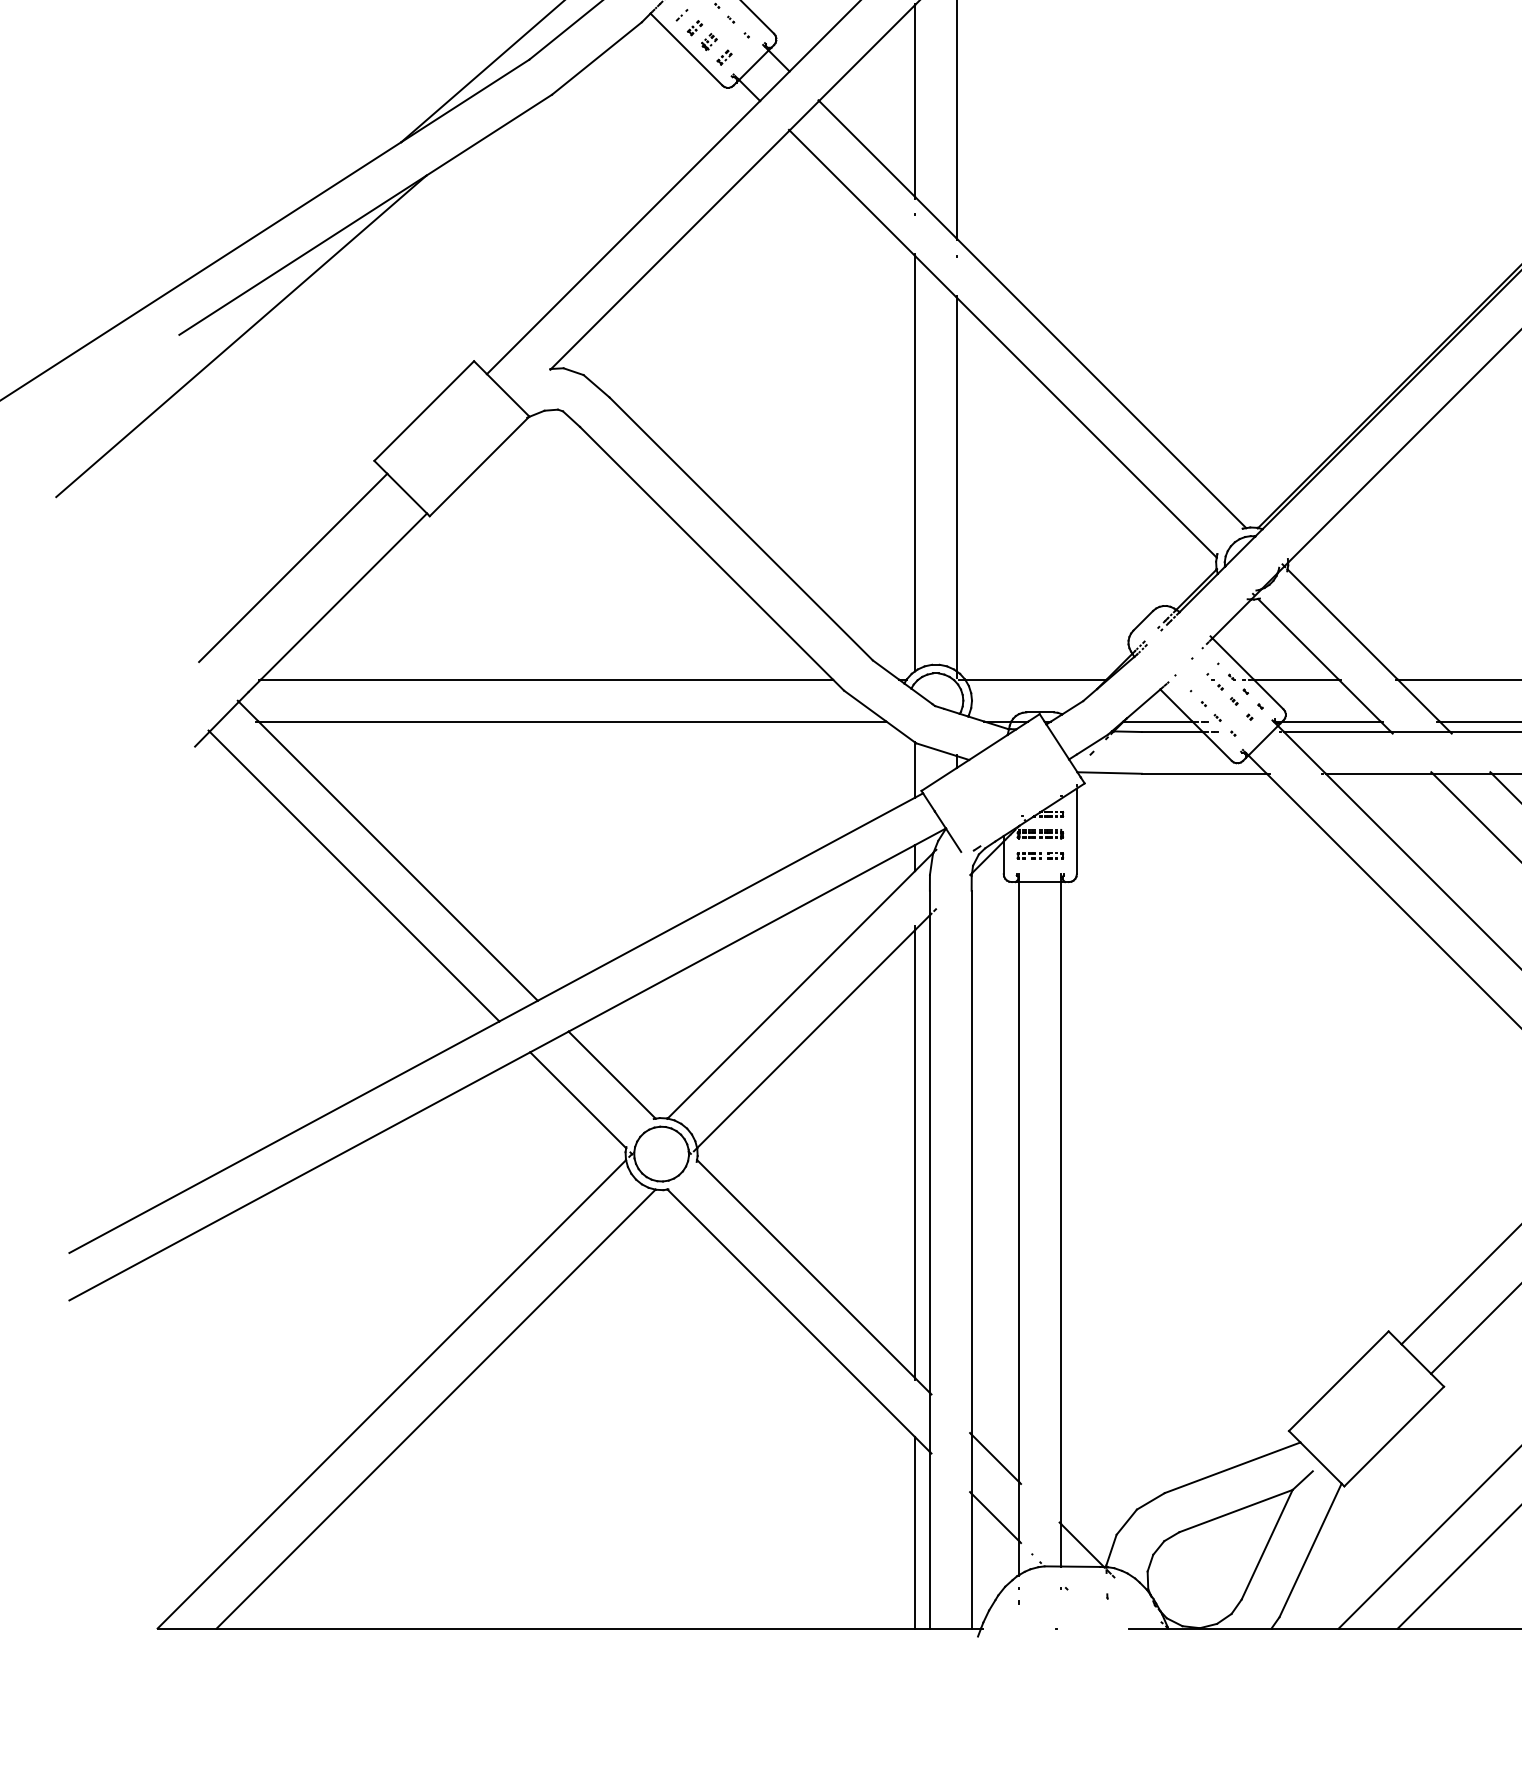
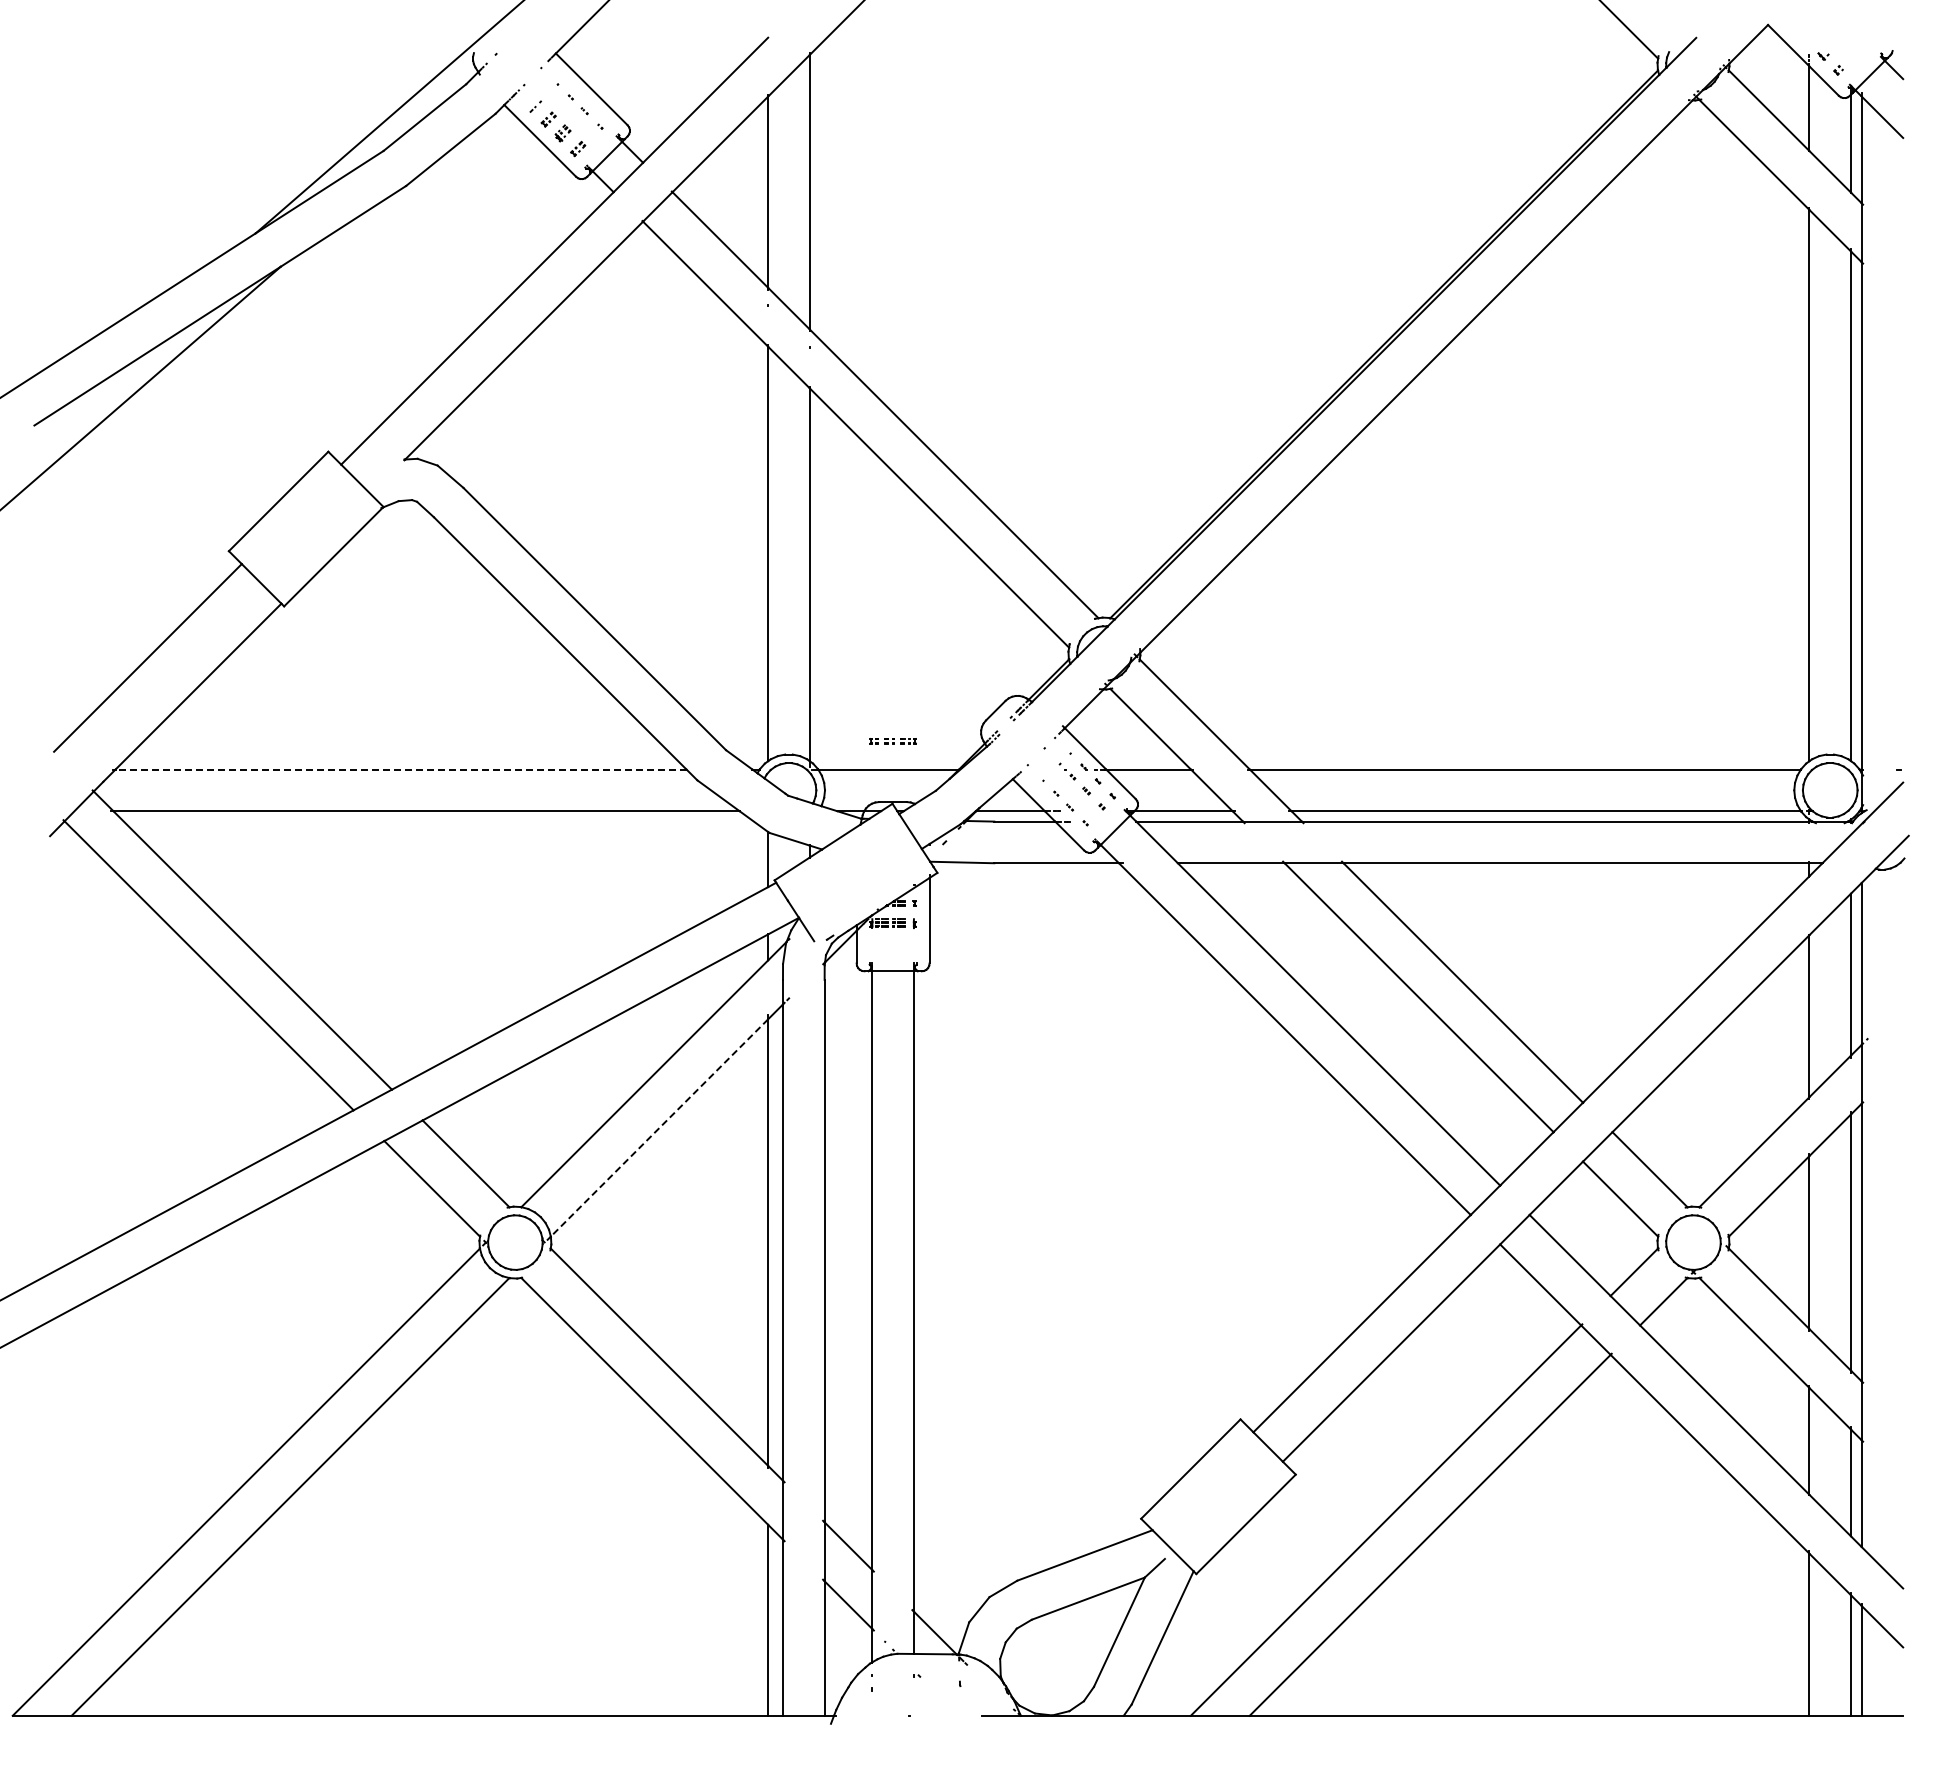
line: (546, 679) -> (400, 769), solid -> dashed
part: (1039, 856) -> (892, 741), moved
line: (806, 1038) -> (659, 1127), solid -> dashed

